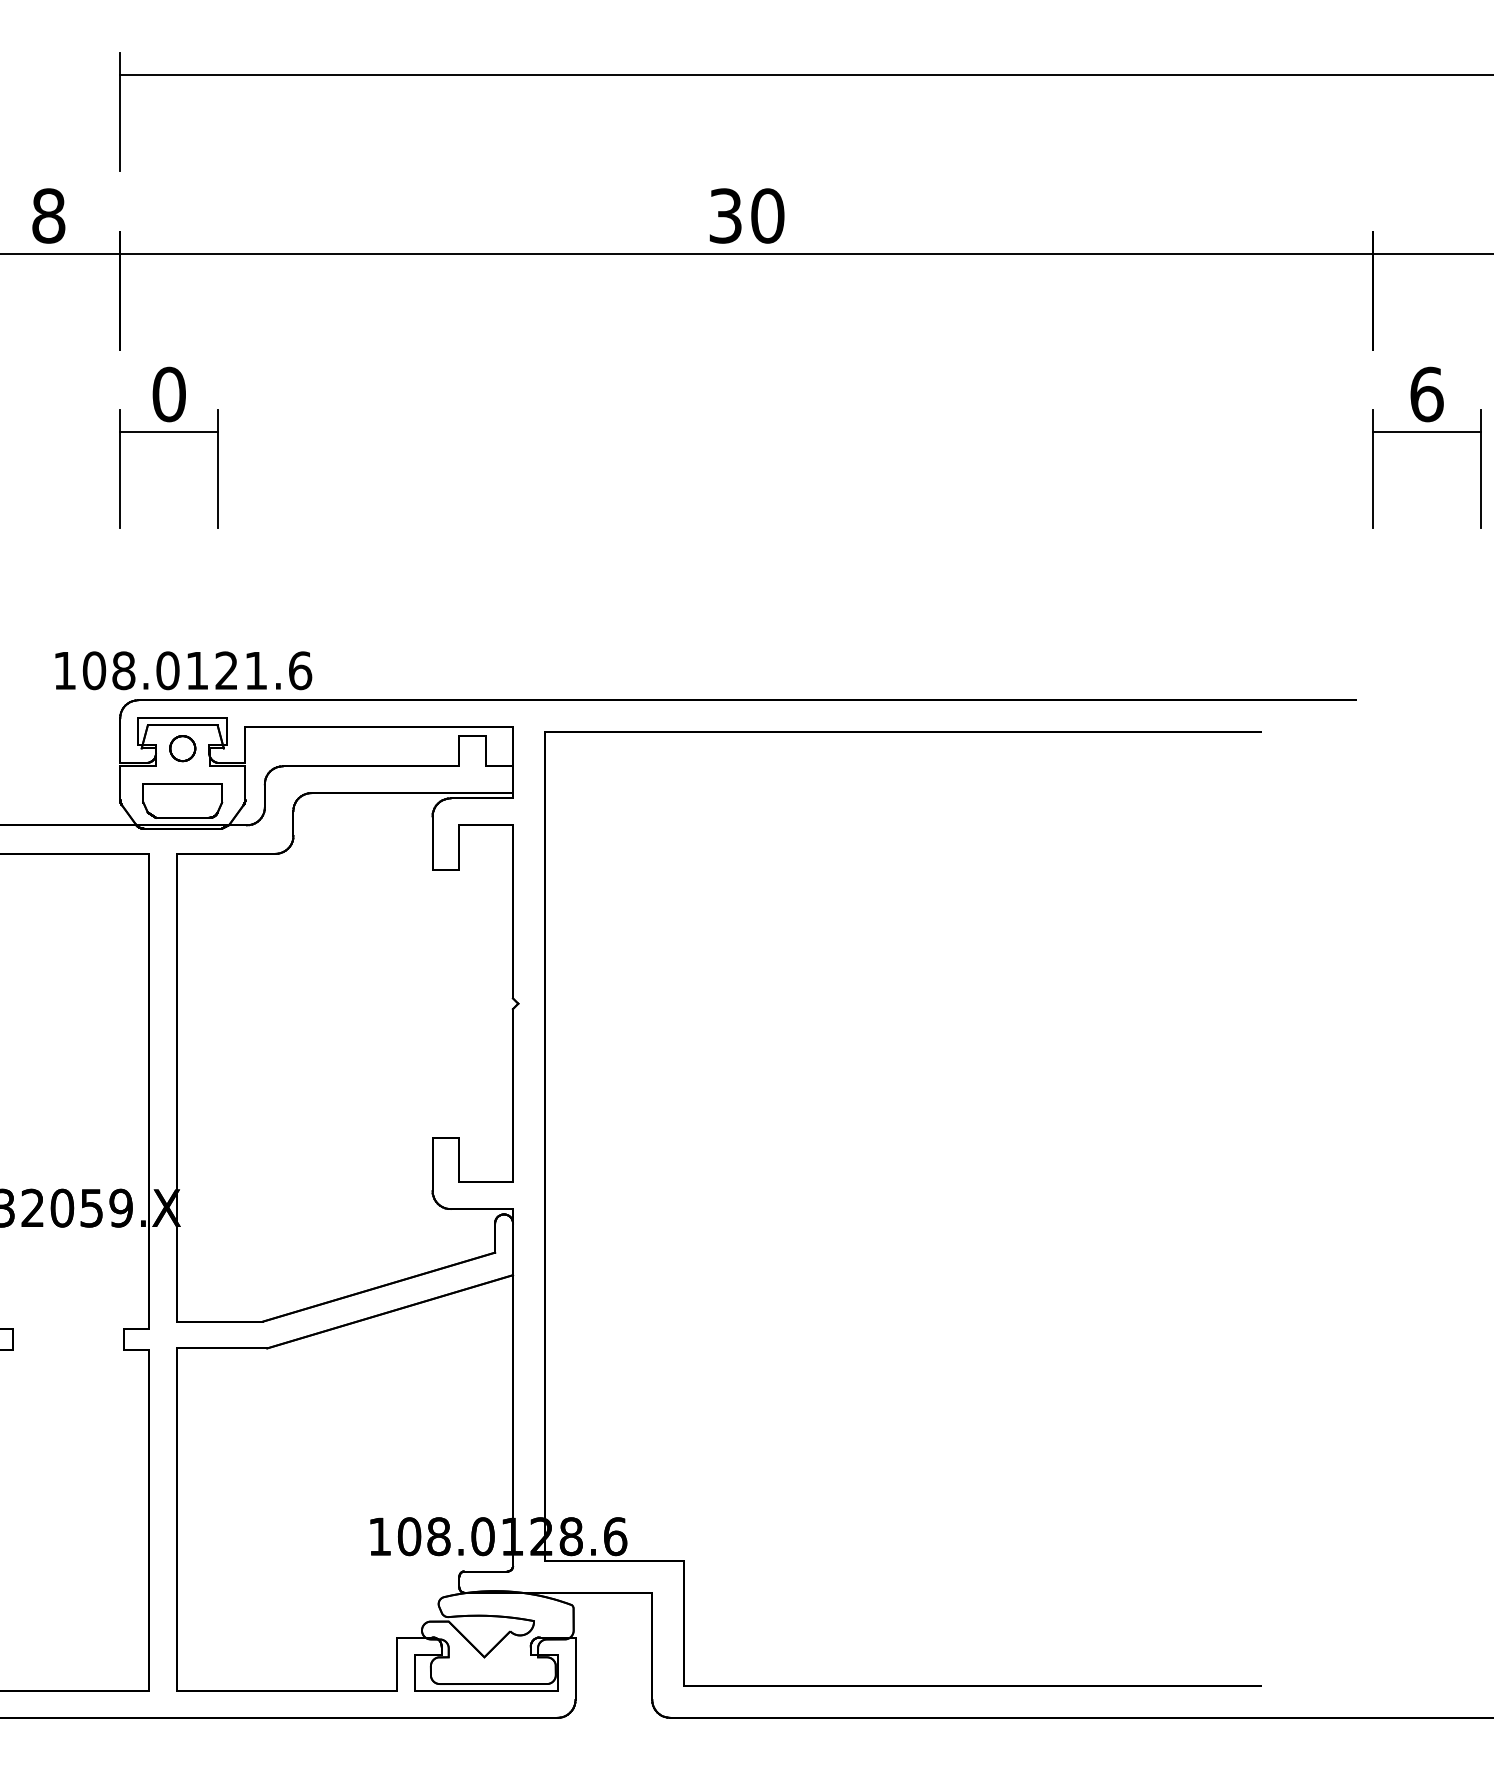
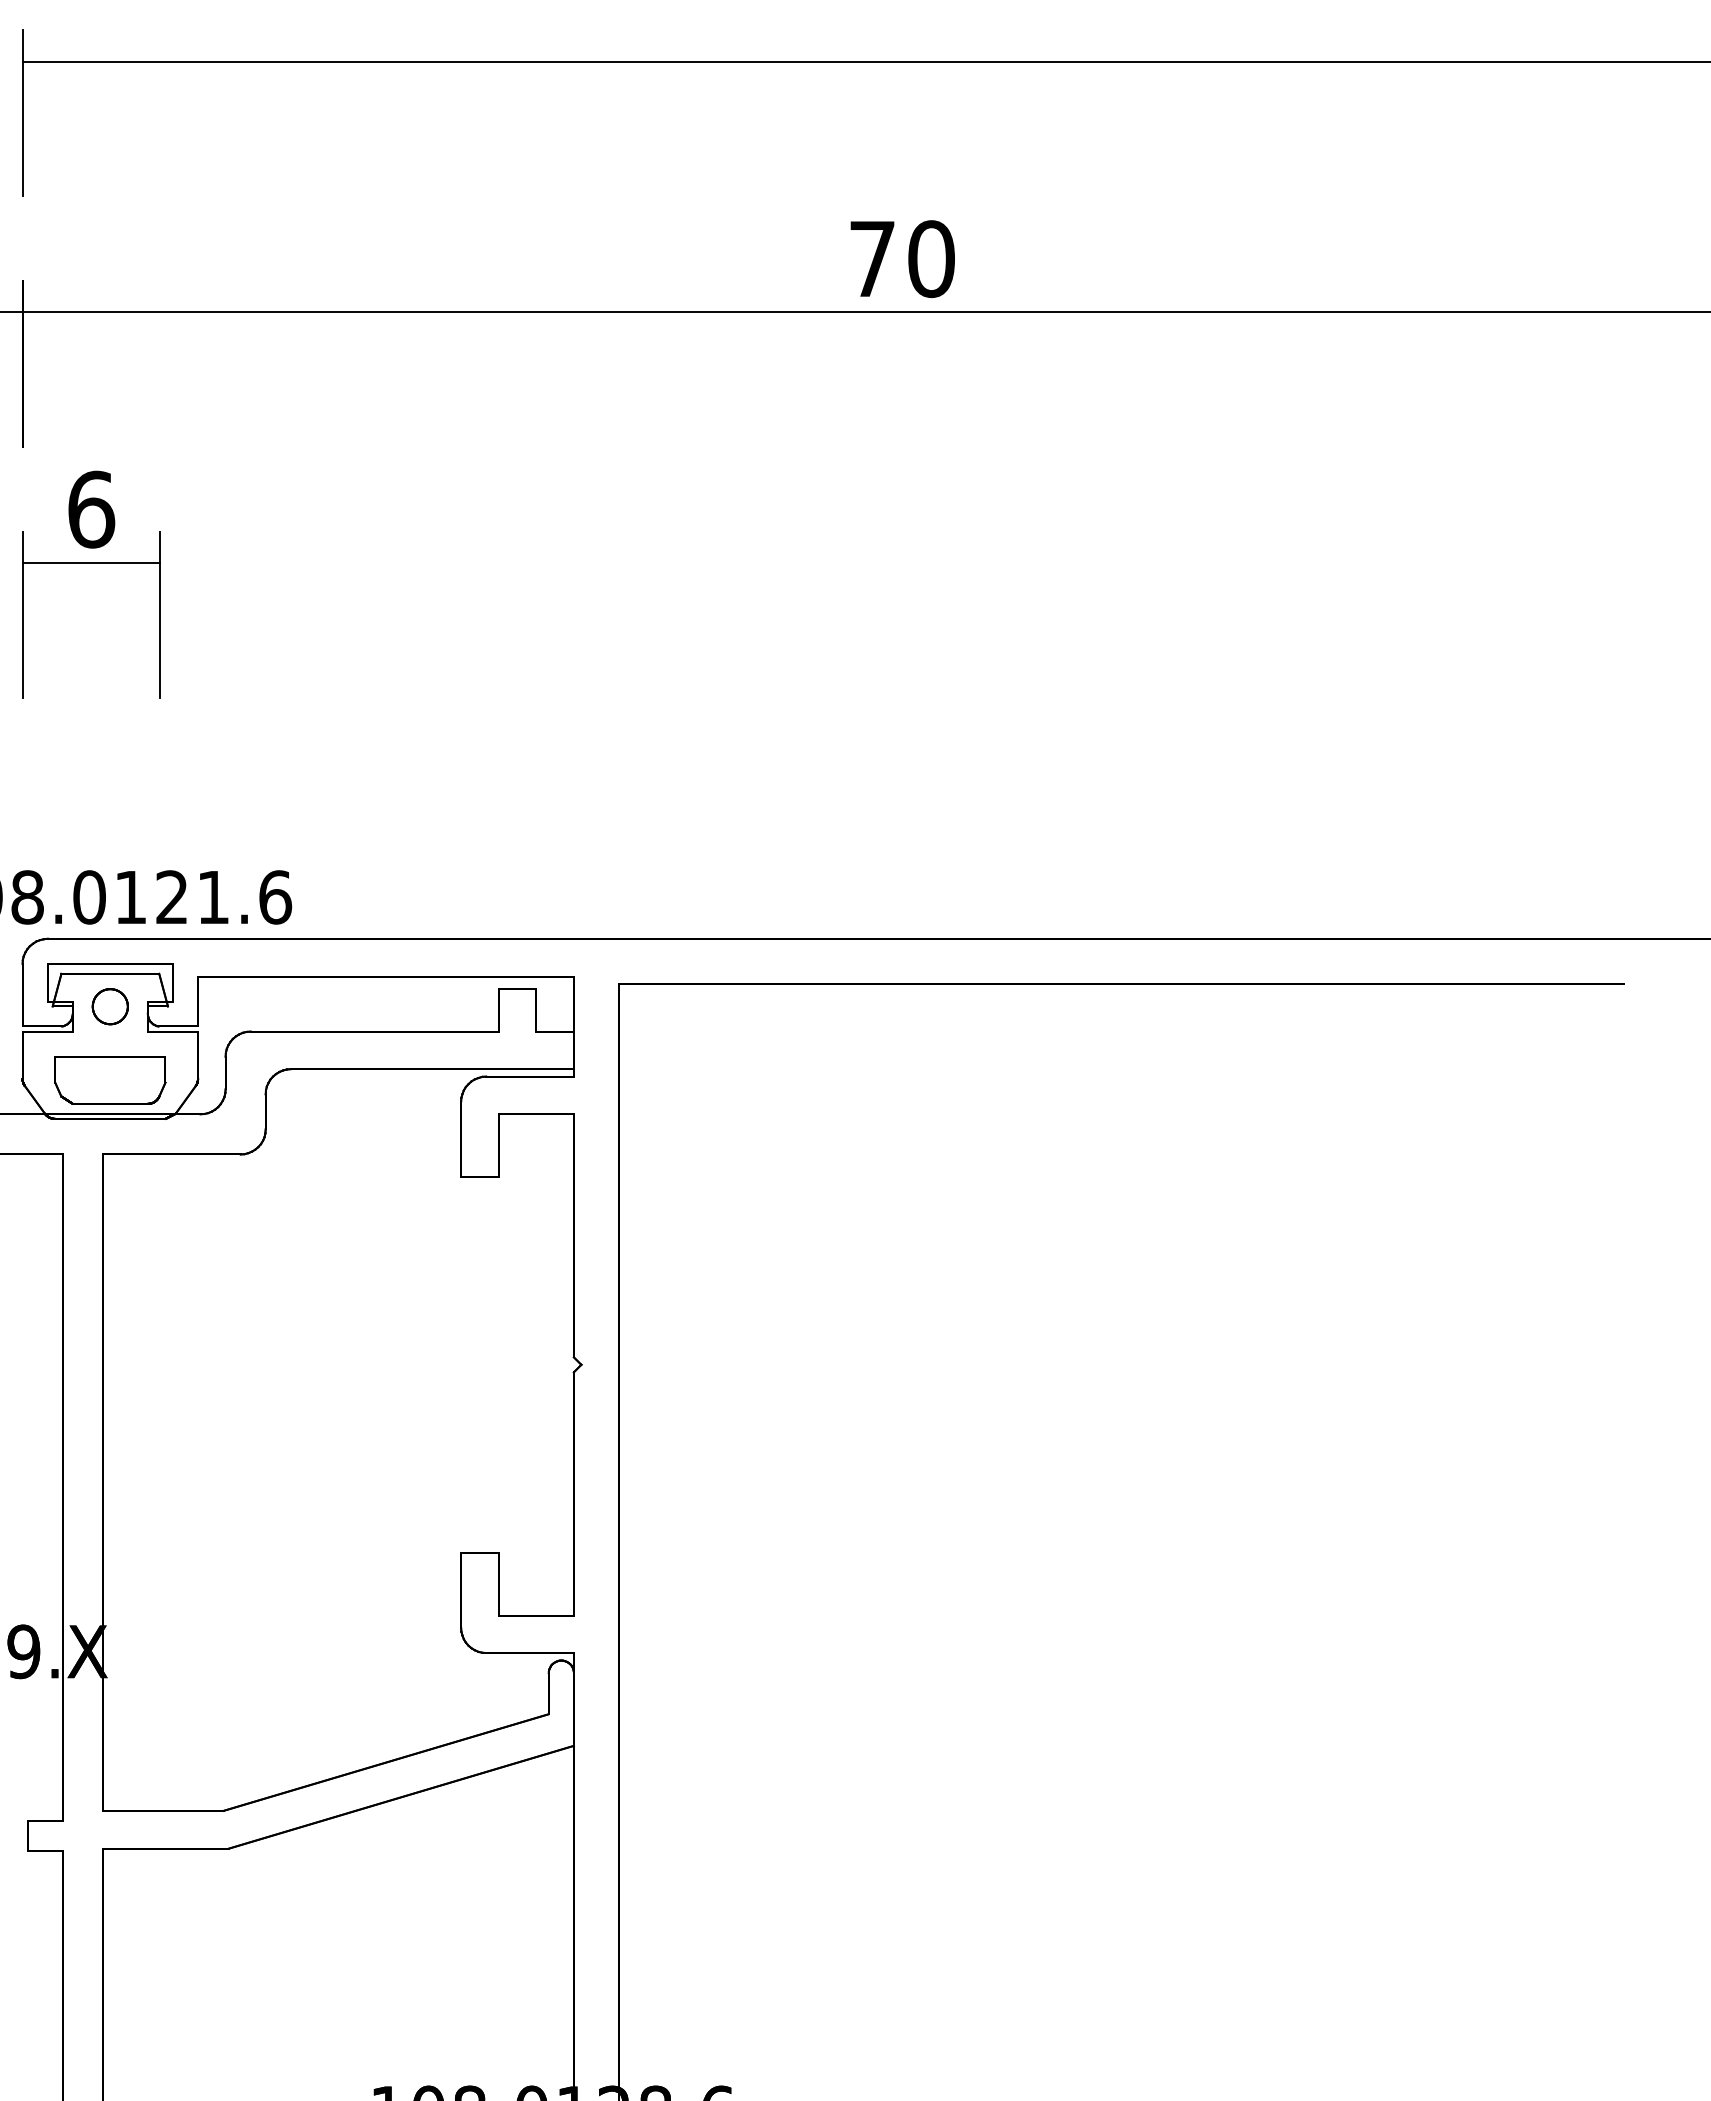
text: (725, 215) -> (872, 258), 30 -> 70
text: (169, 394) -> (91, 509), 0 -> 6

